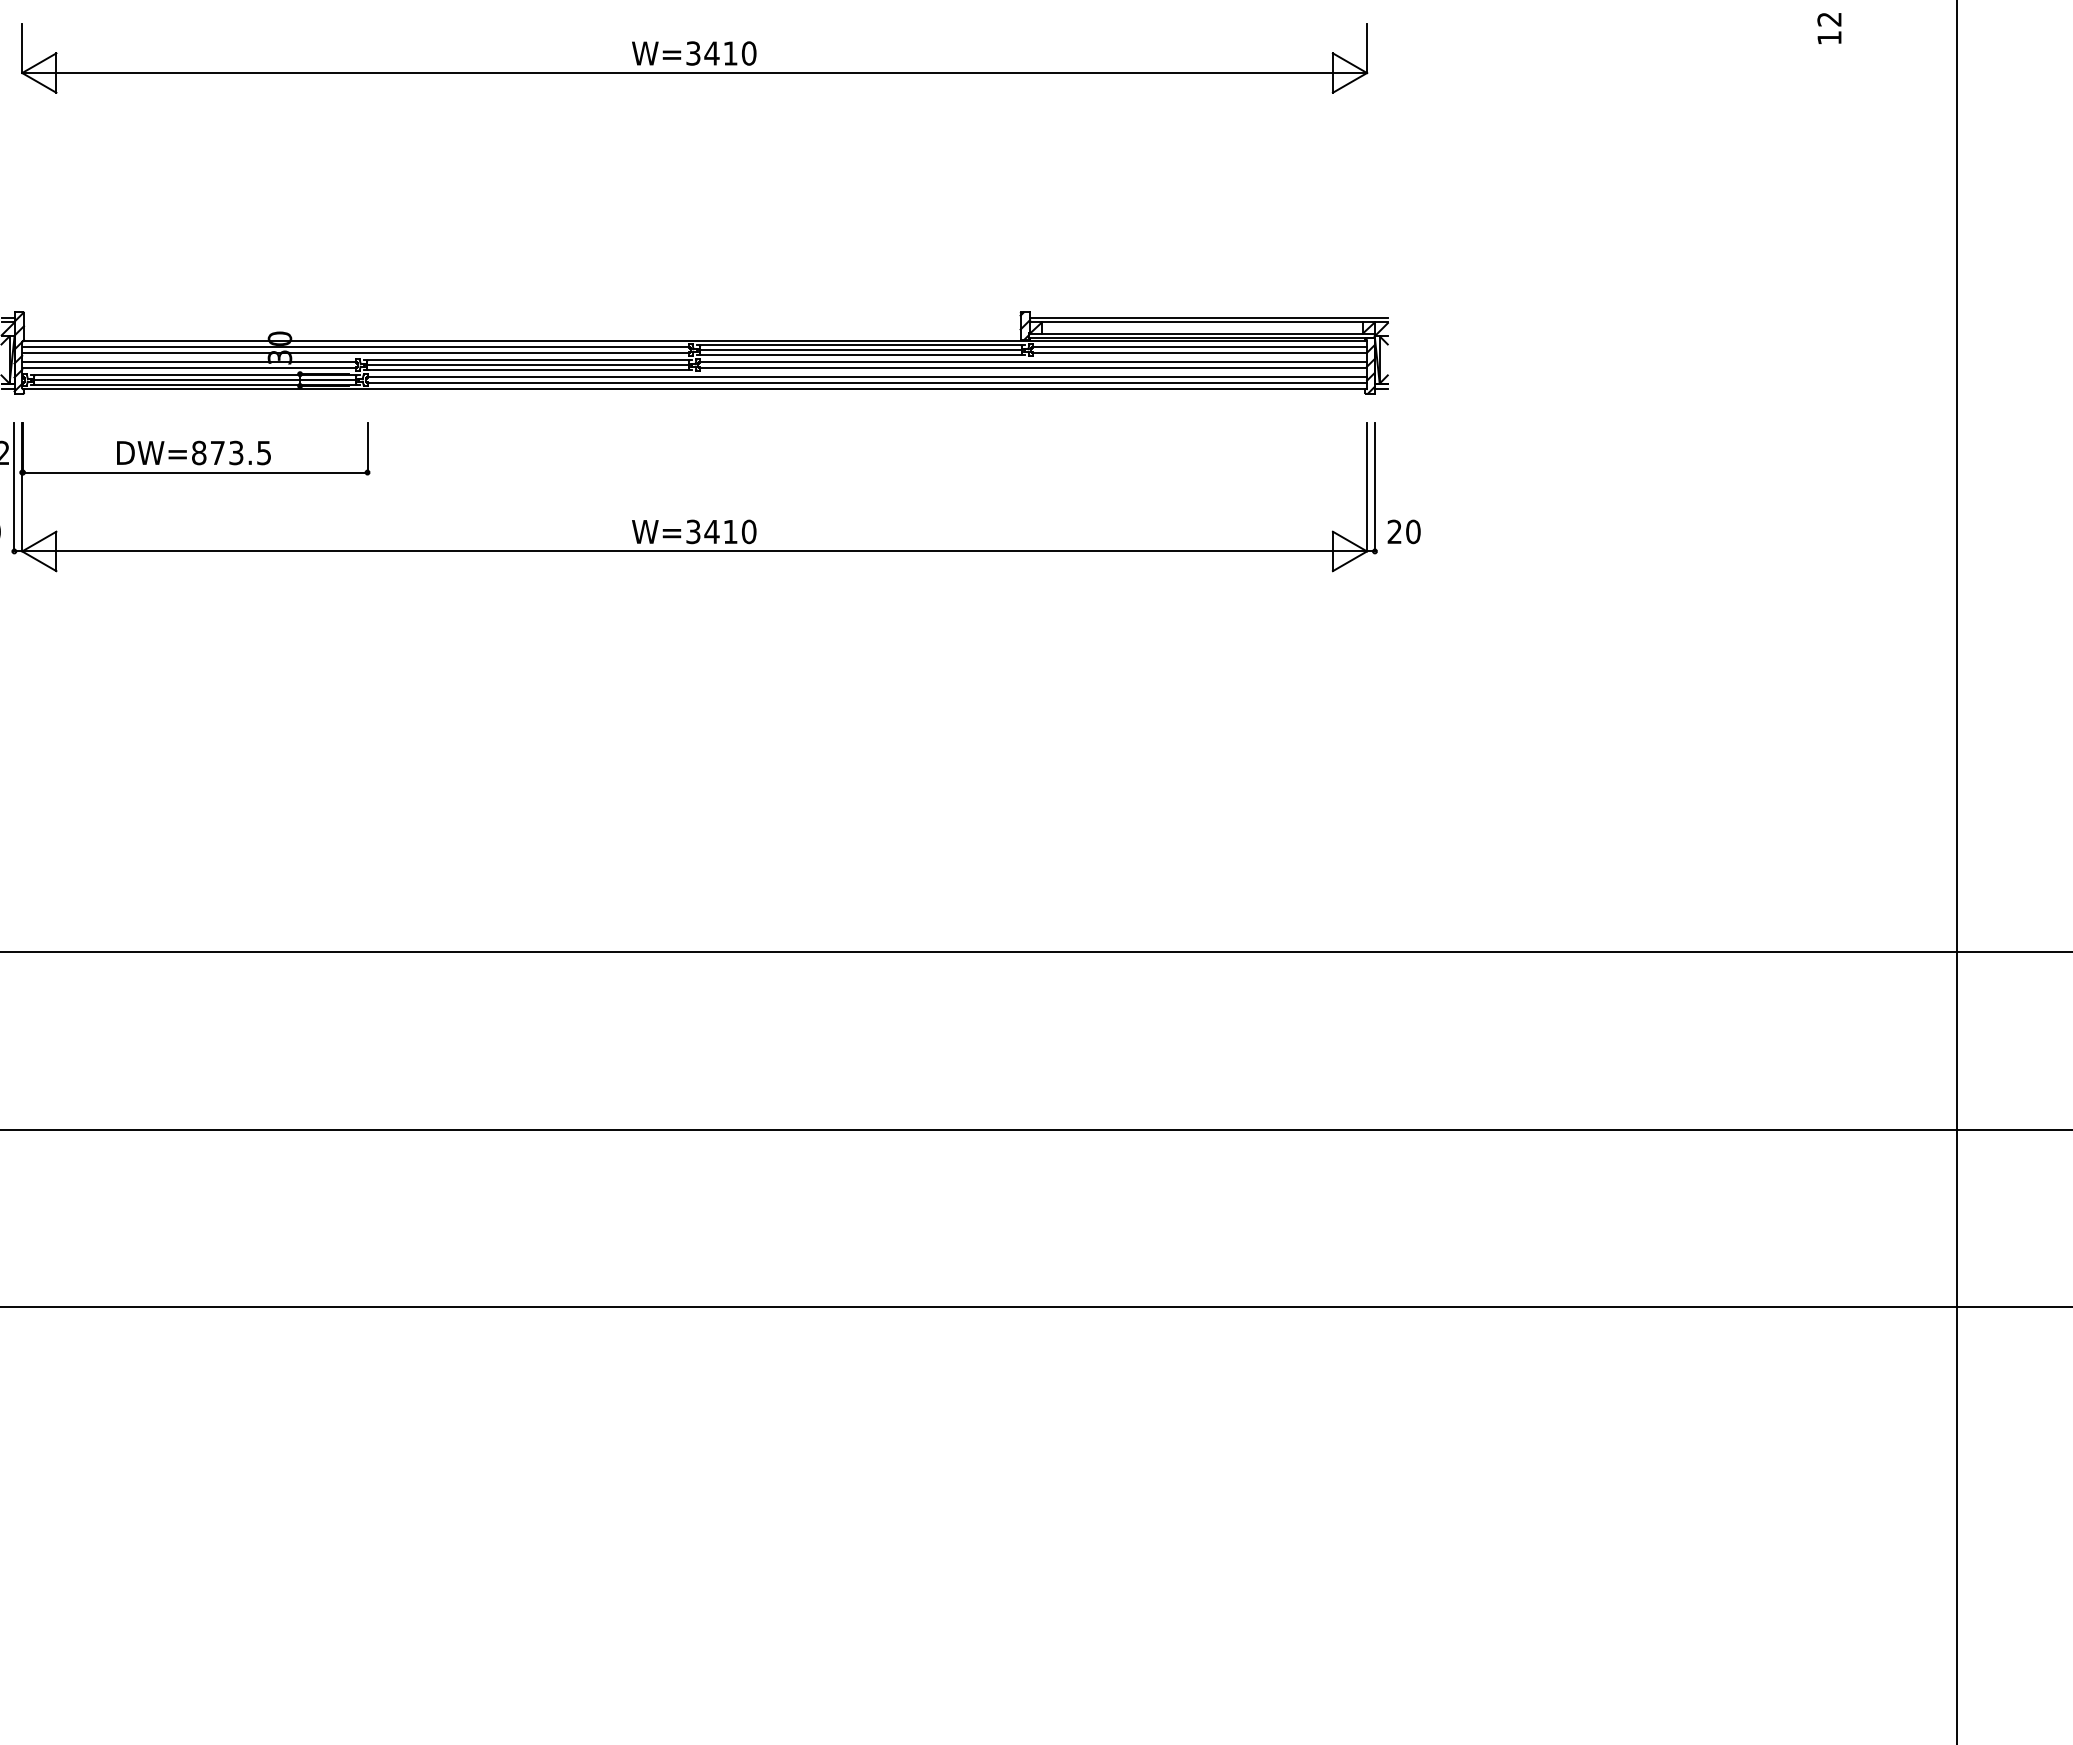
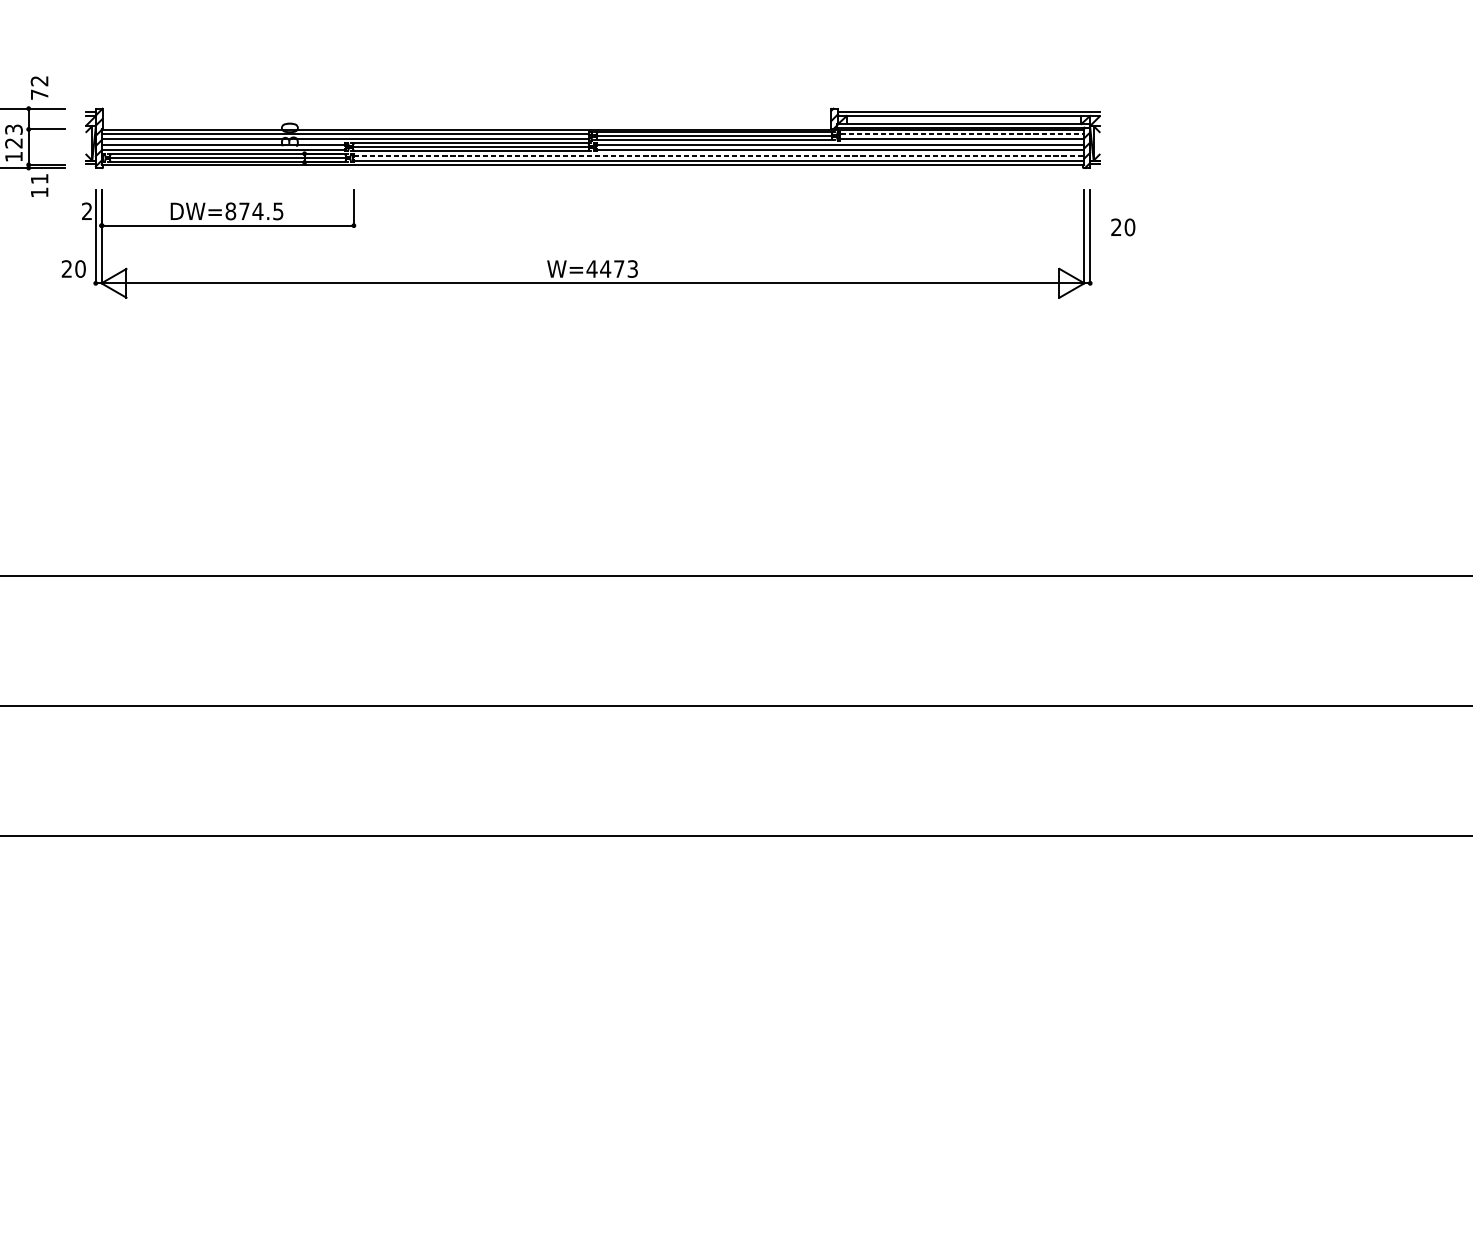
line: (1199, 346) -> (961, 133), solid -> dashed
line: (867, 376) -> (719, 155), solid -> dashed
text: (235, 452) -> (257, 211), DW=873.5 -> DW=874.5
text: (720, 531) -> (611, 268), W=3410 -> W=4473
text: (1403, 531) -> (1122, 227), moved

